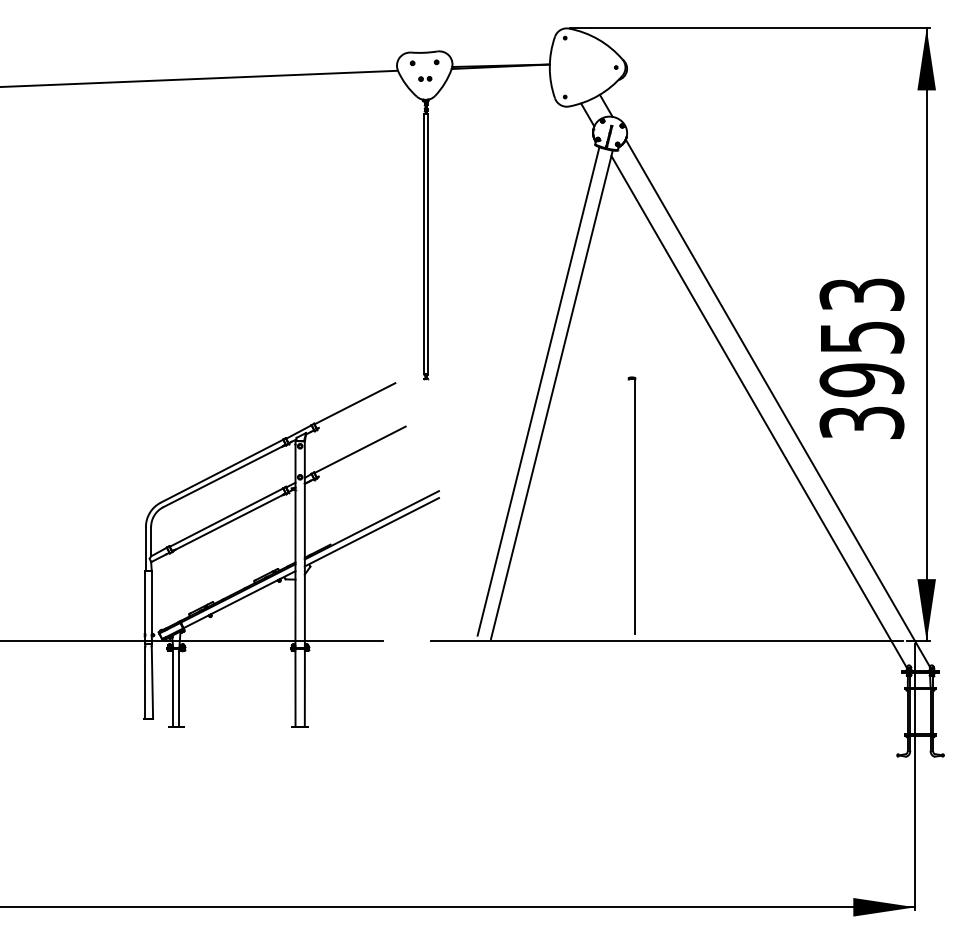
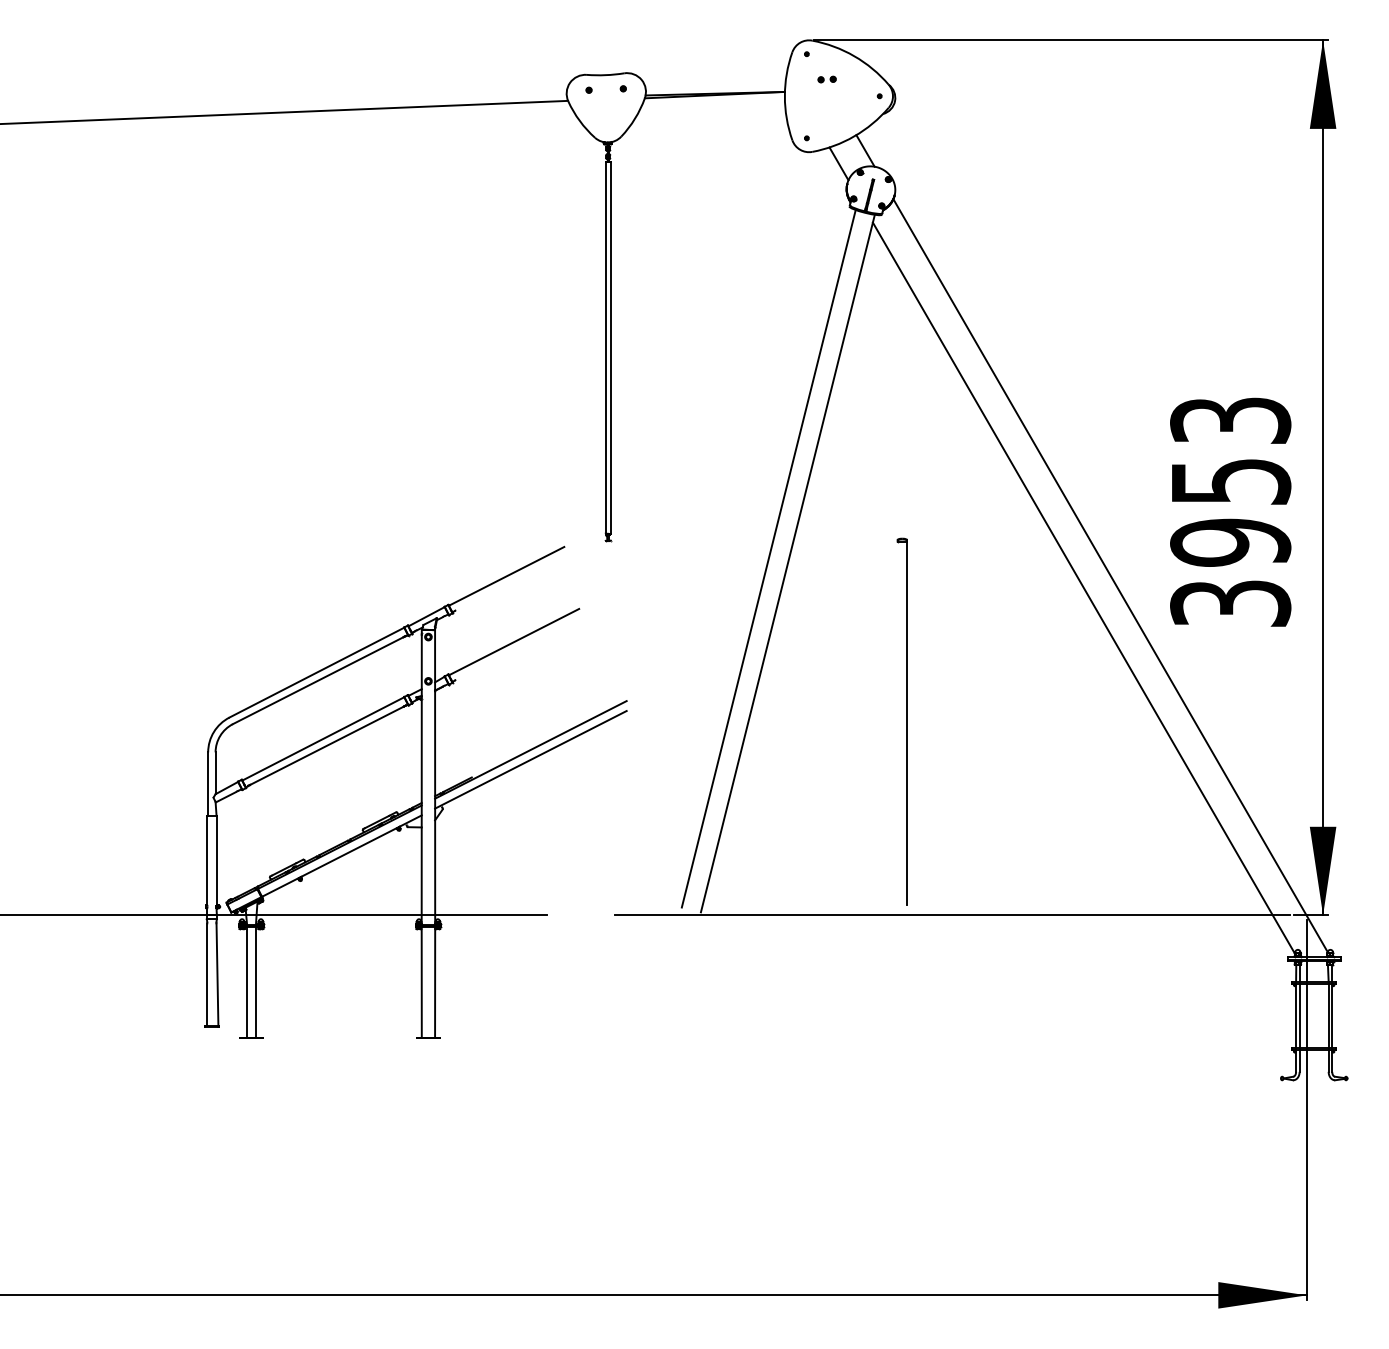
part: (424, 78) -> (826, 79), moved

